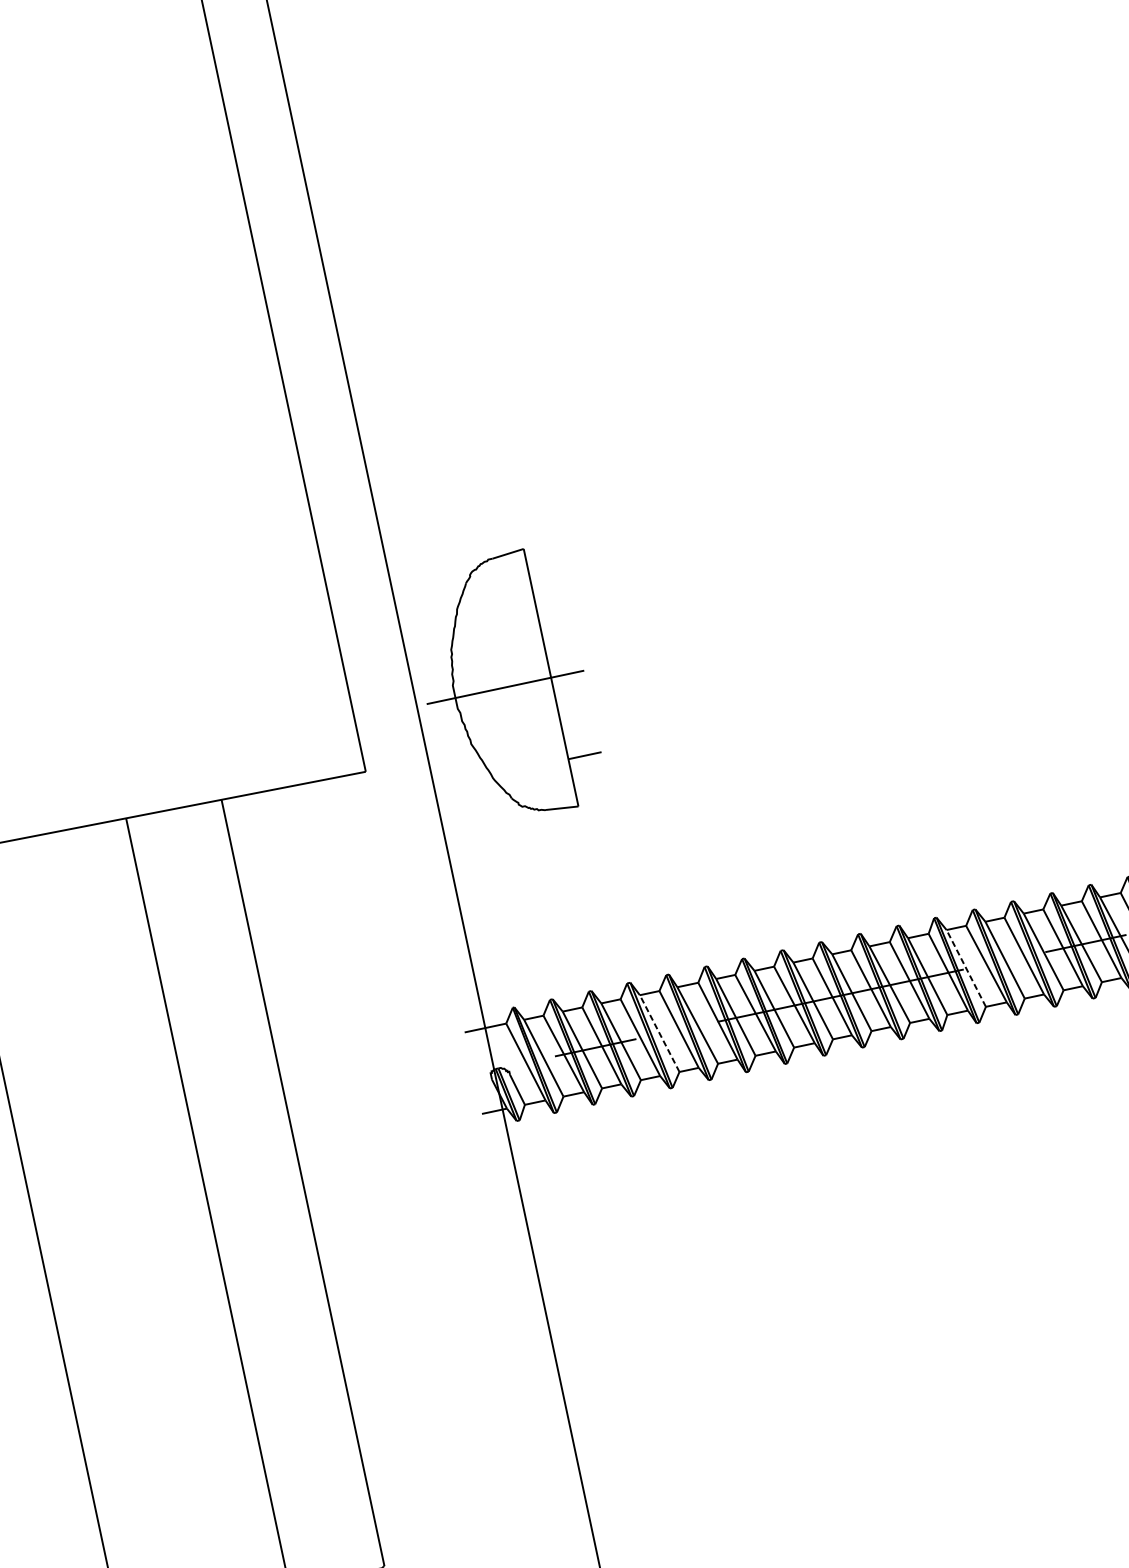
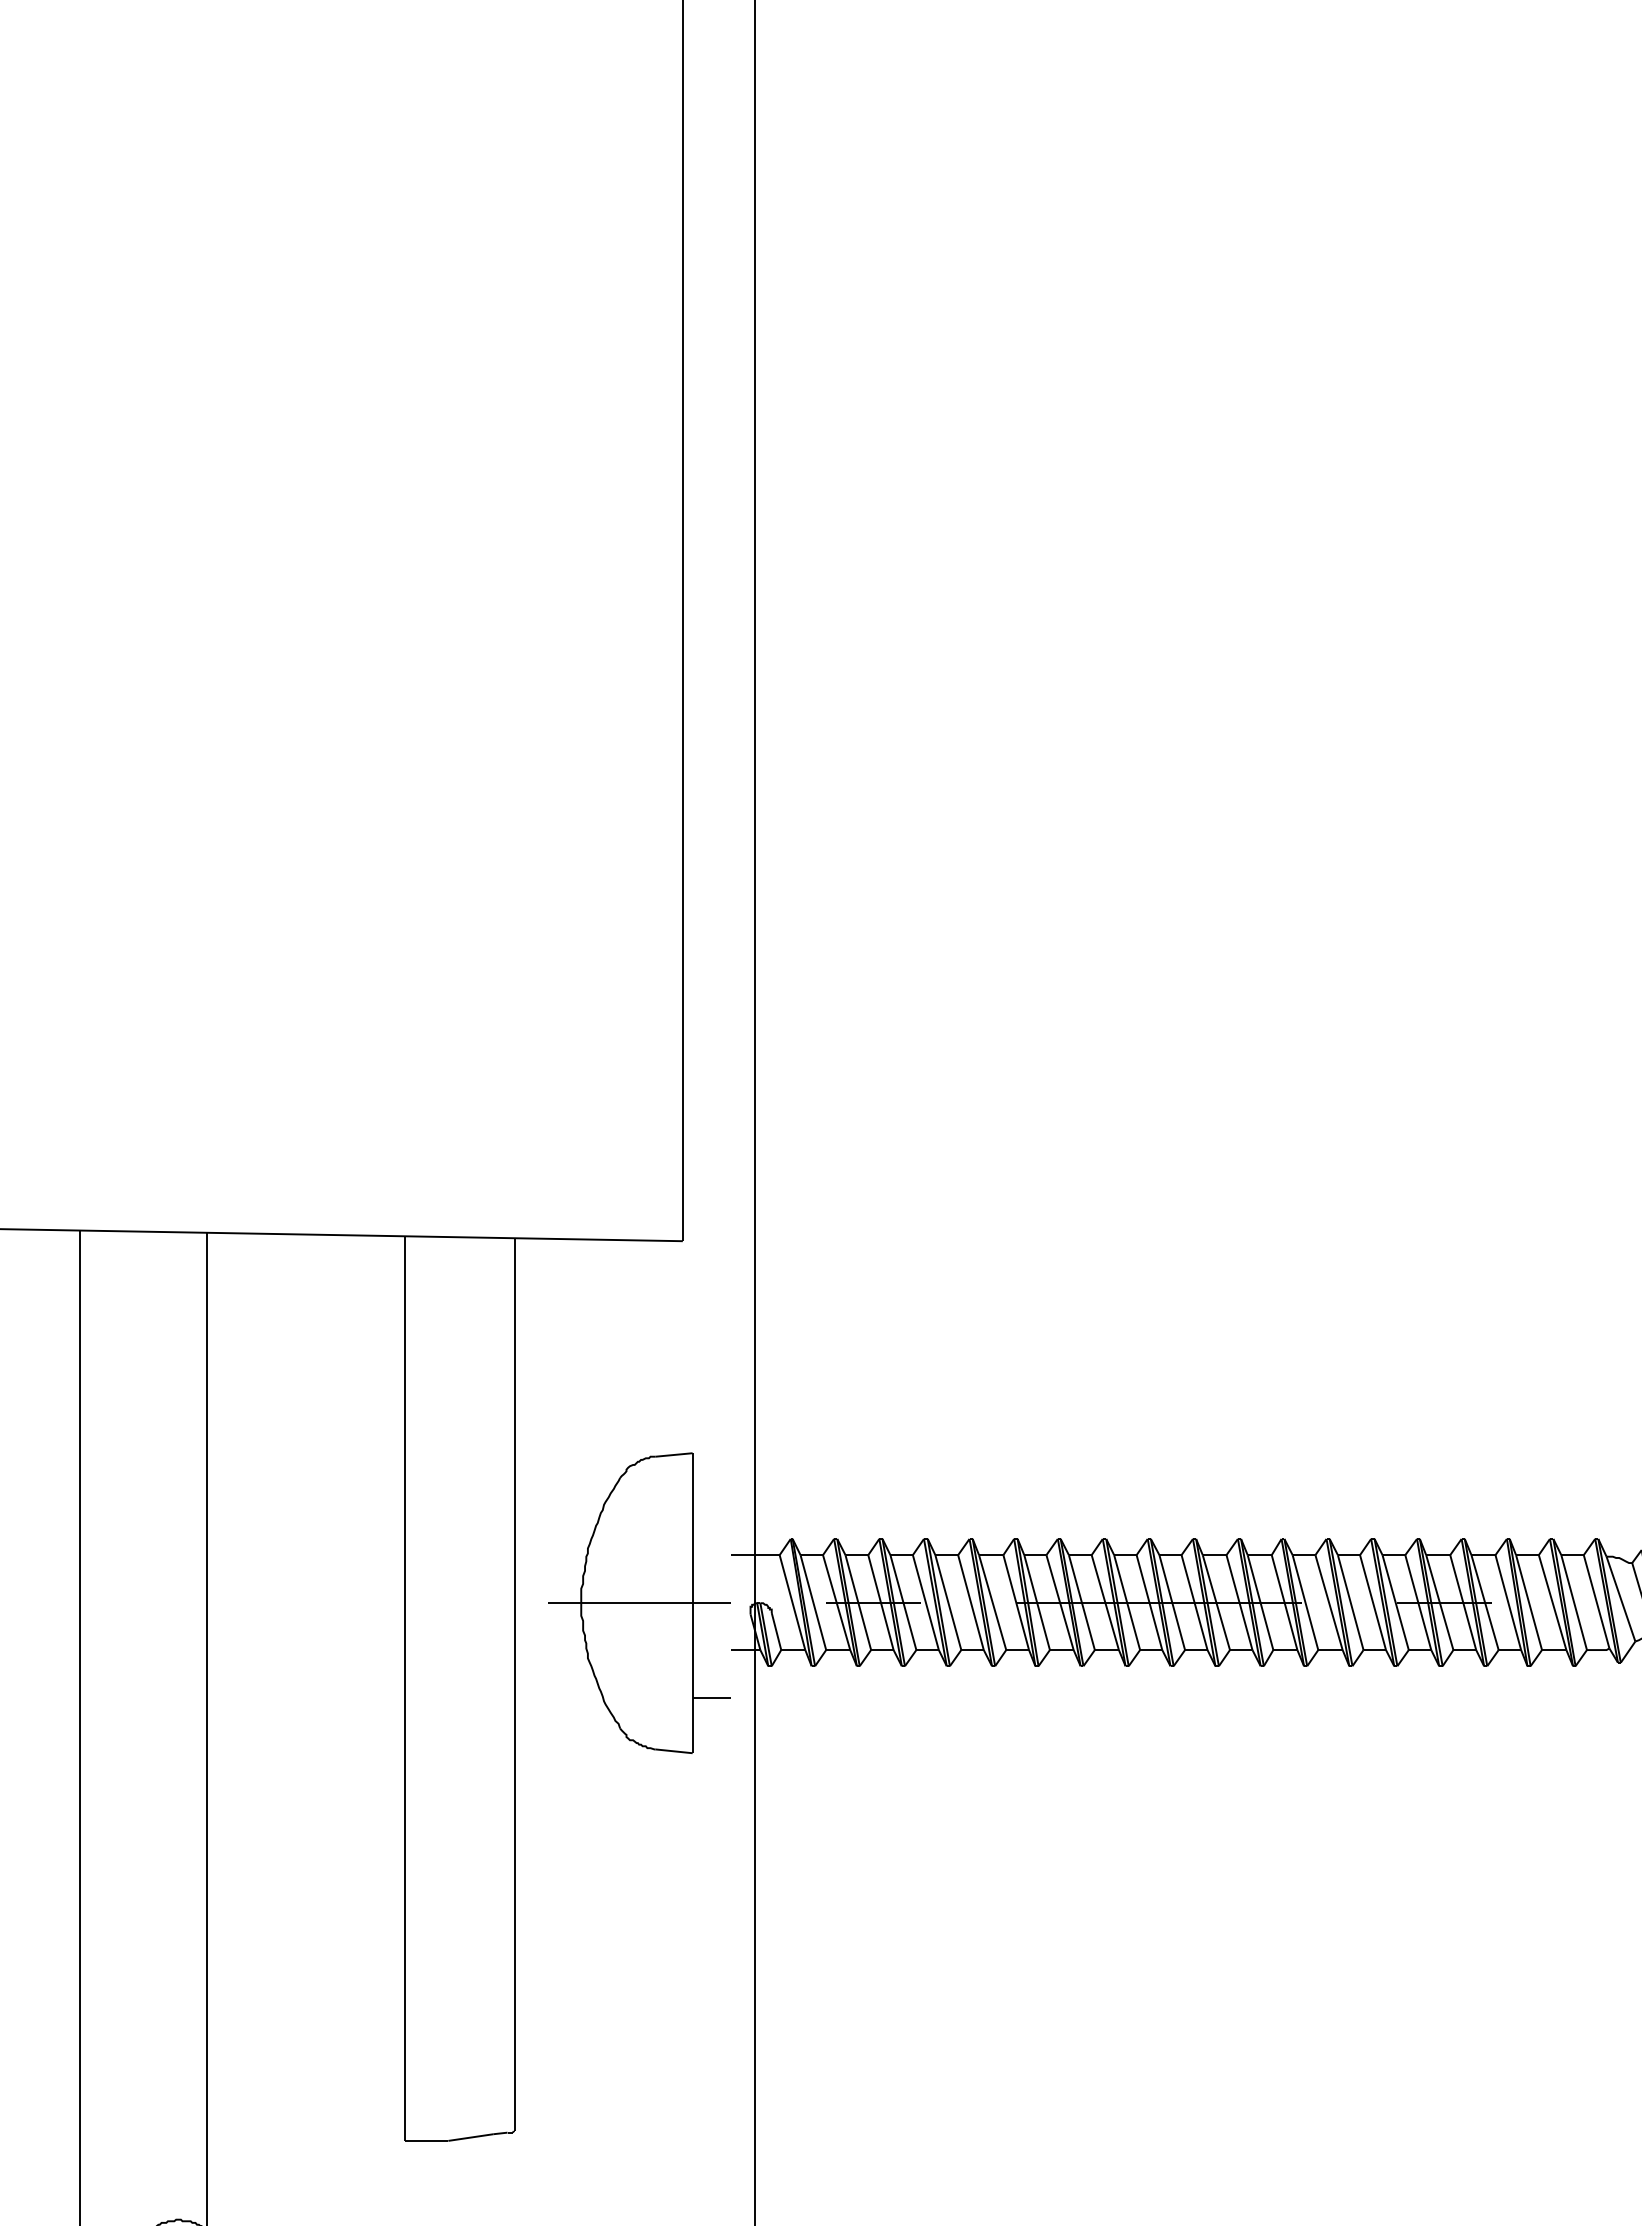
part: (505, 686) -> (639, 1602), moved
line: (966, 968) -> (1305, 1602), dashed -> solid
line: (659, 1033) -> (948, 1602), dashed -> solid

